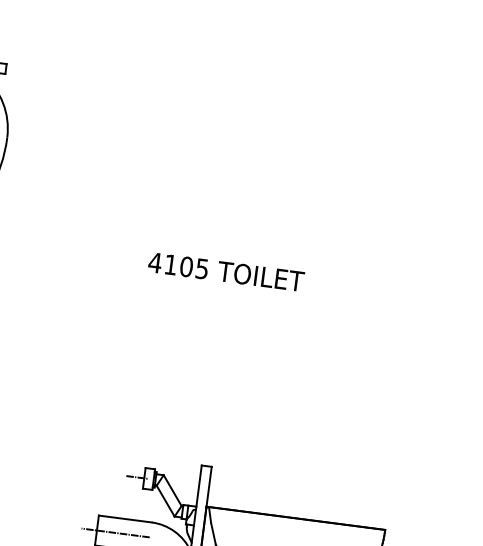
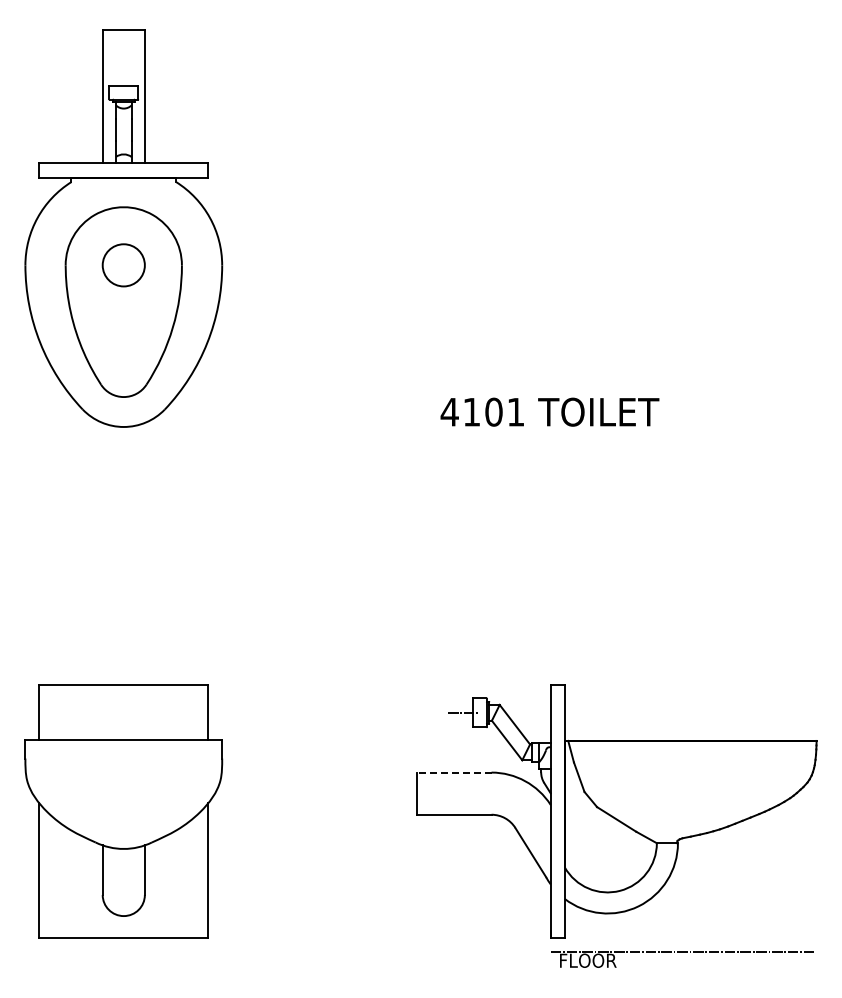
text: (201, 269) -> (515, 412), 4105 -> 4101
line: (124, 518) -> (453, 772), solid -> dashed
line: (115, 532) -> (443, 793), removed

